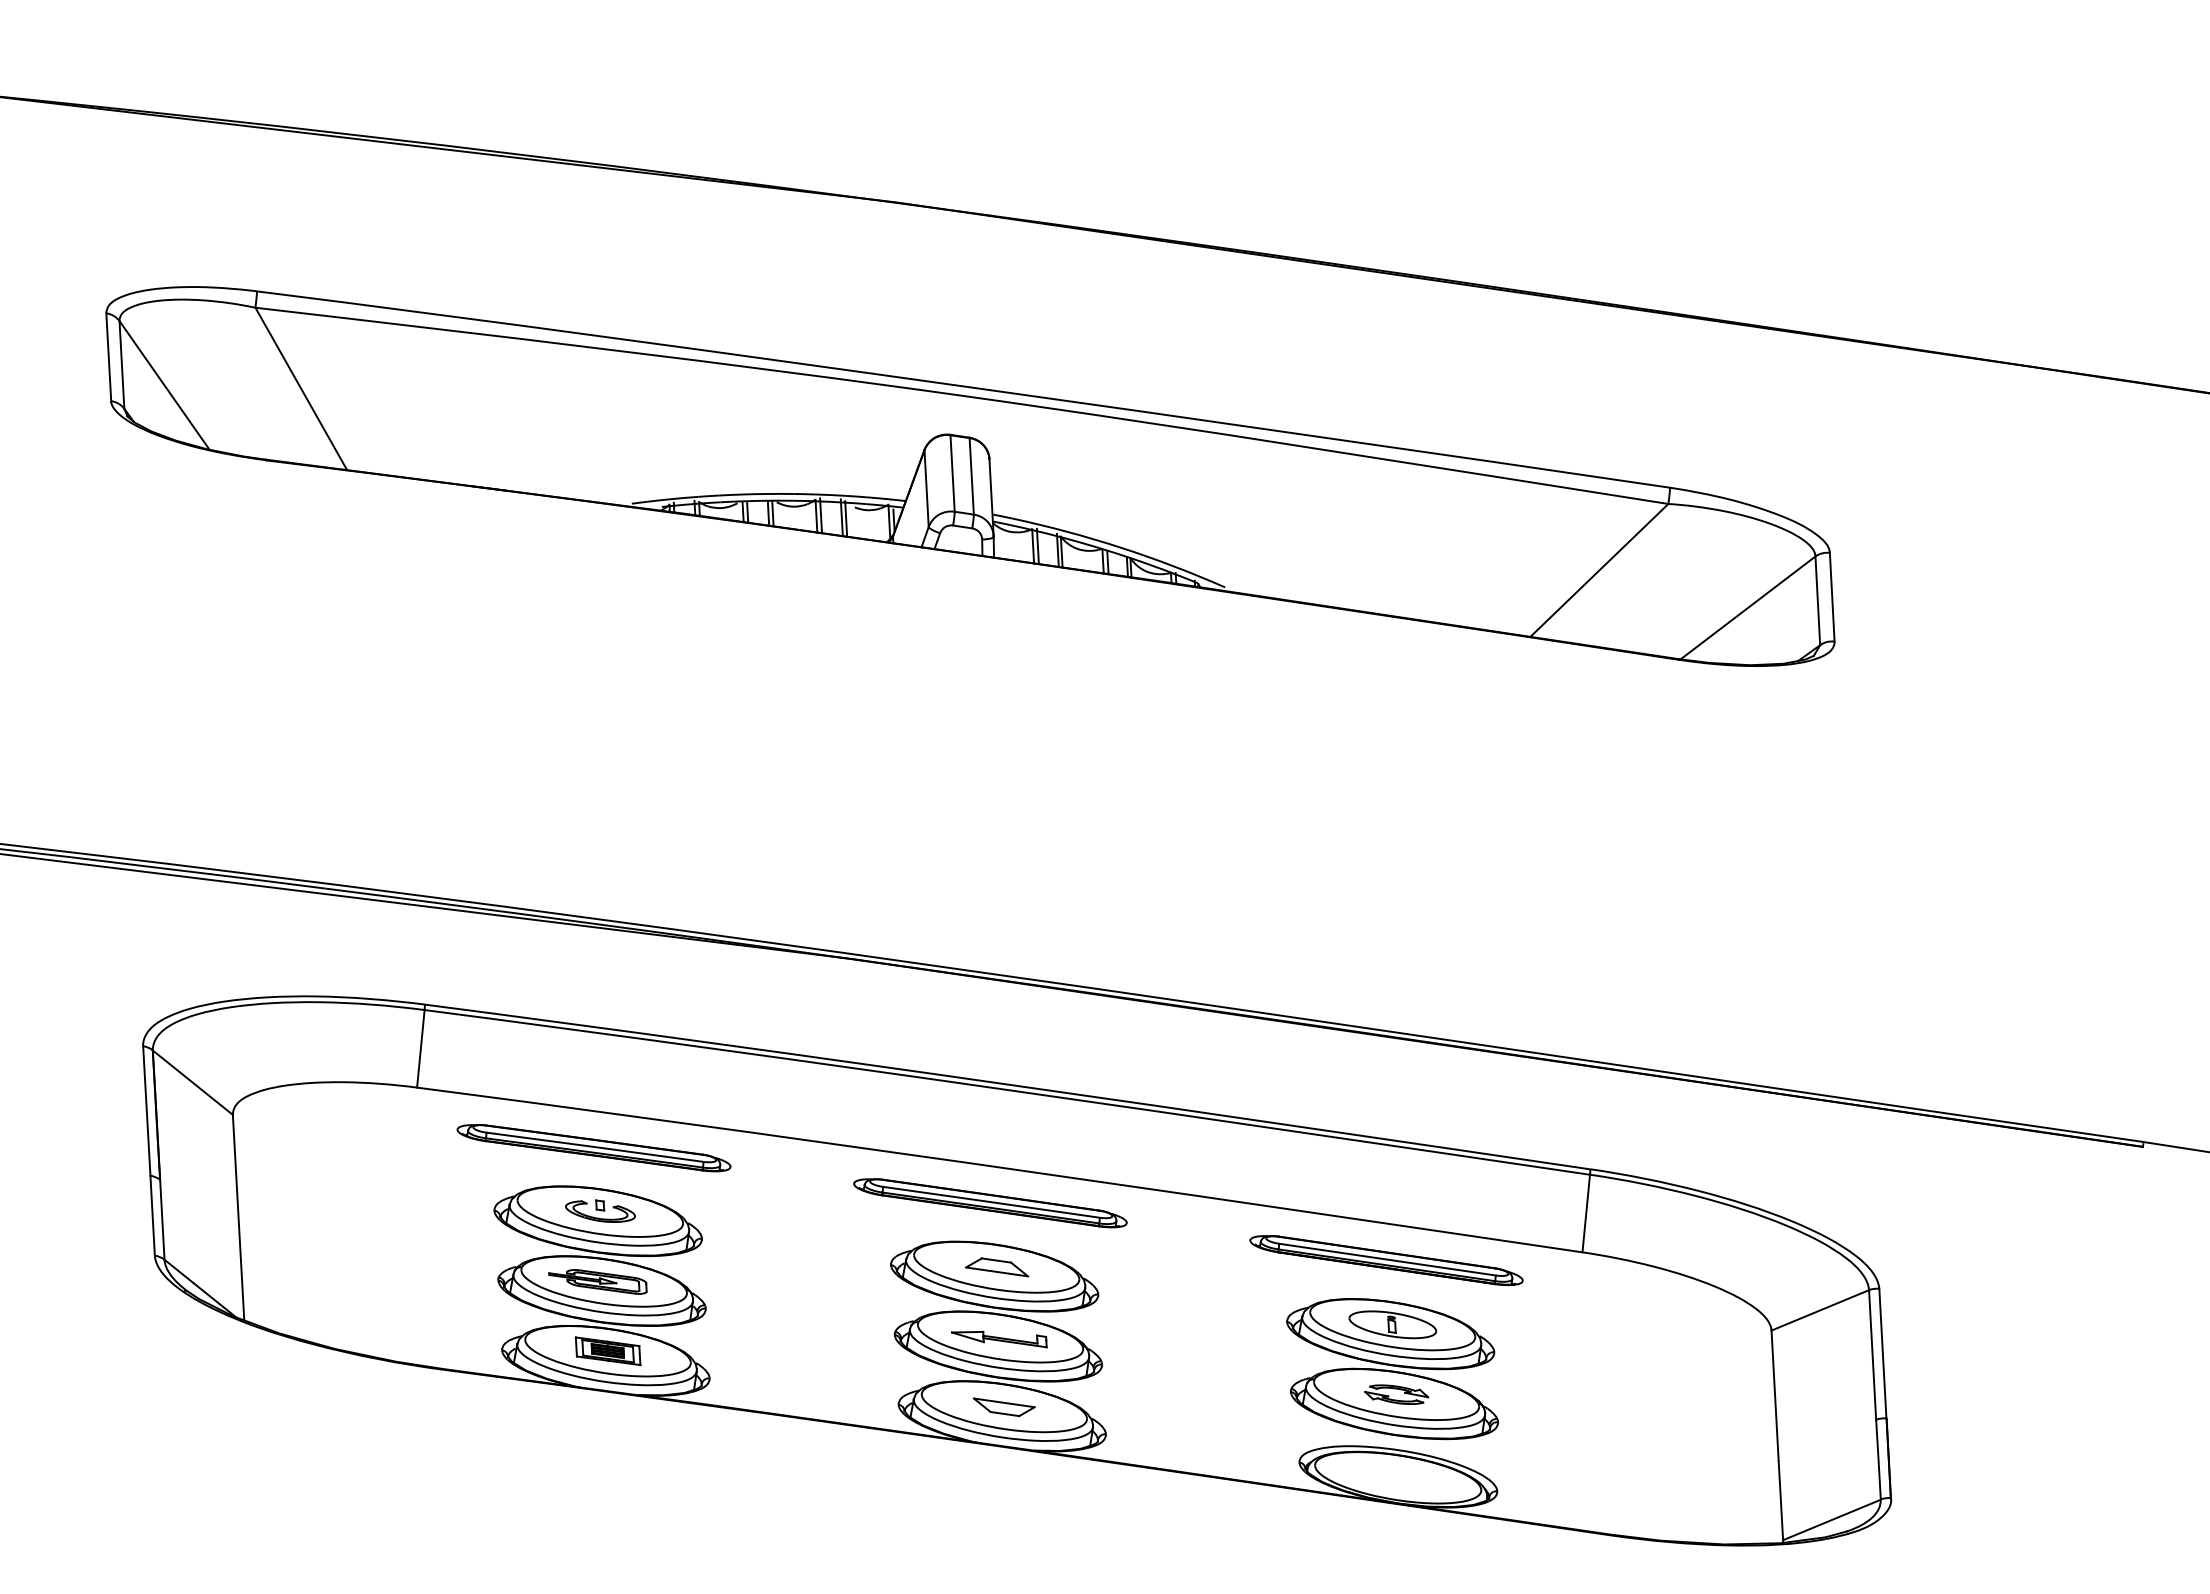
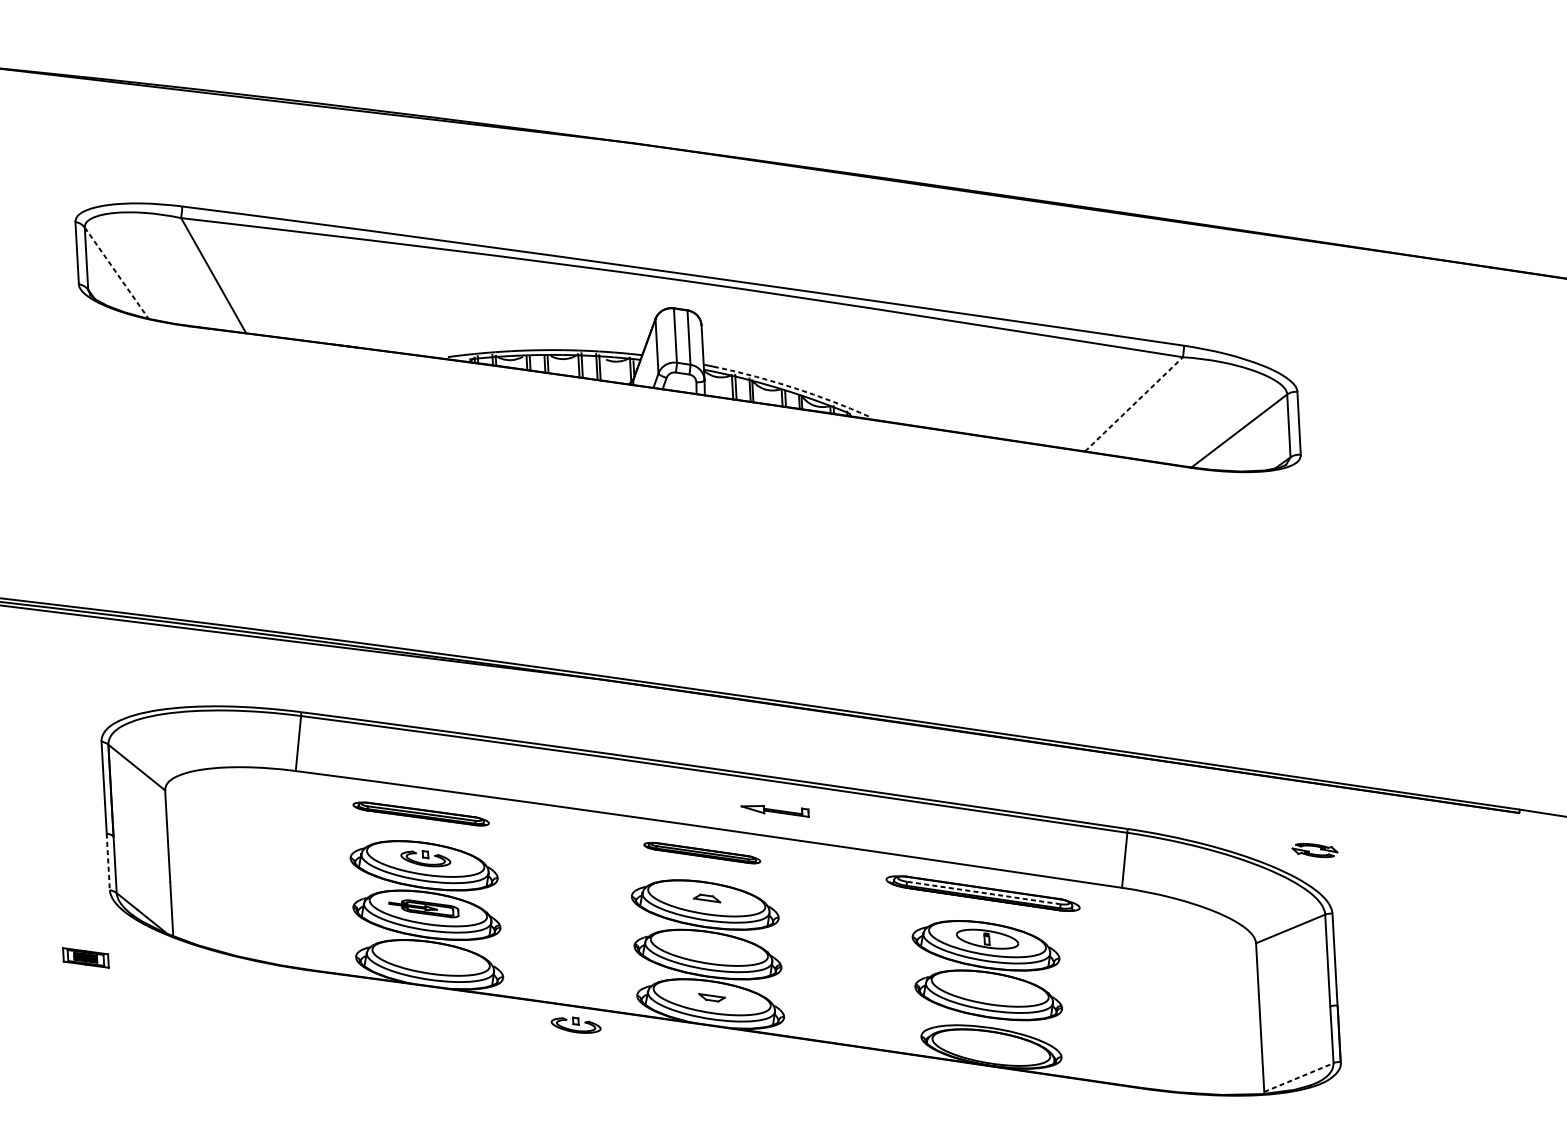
line: (164, 385) -> (116, 273), solid -> dashed
arc: (1120, 547) -> (794, 388), solid -> dashed
line: (1599, 570) -> (1134, 404), solid -> dashed
part: (593, 1148) -> (420, 814), size x0.7
part: (990, 1203) -> (702, 853), size x0.6
line: (152, 1216) -> (108, 862), solid -> dashed
line: (1386, 1259) -> (983, 892), solid -> dashed
part: (997, 1267) -> (707, 898), size x0.6
part: (999, 1339) -> (775, 811), moved
part: (607, 1351) -> (85, 958), moved
part: (1396, 1394) -> (1314, 850), moved
part: (1003, 1407) -> (711, 997), size x0.6
part: (812, 1445) -> (576, 1024), added
line: (1831, 1519) -> (1298, 1077), solid -> dashed

